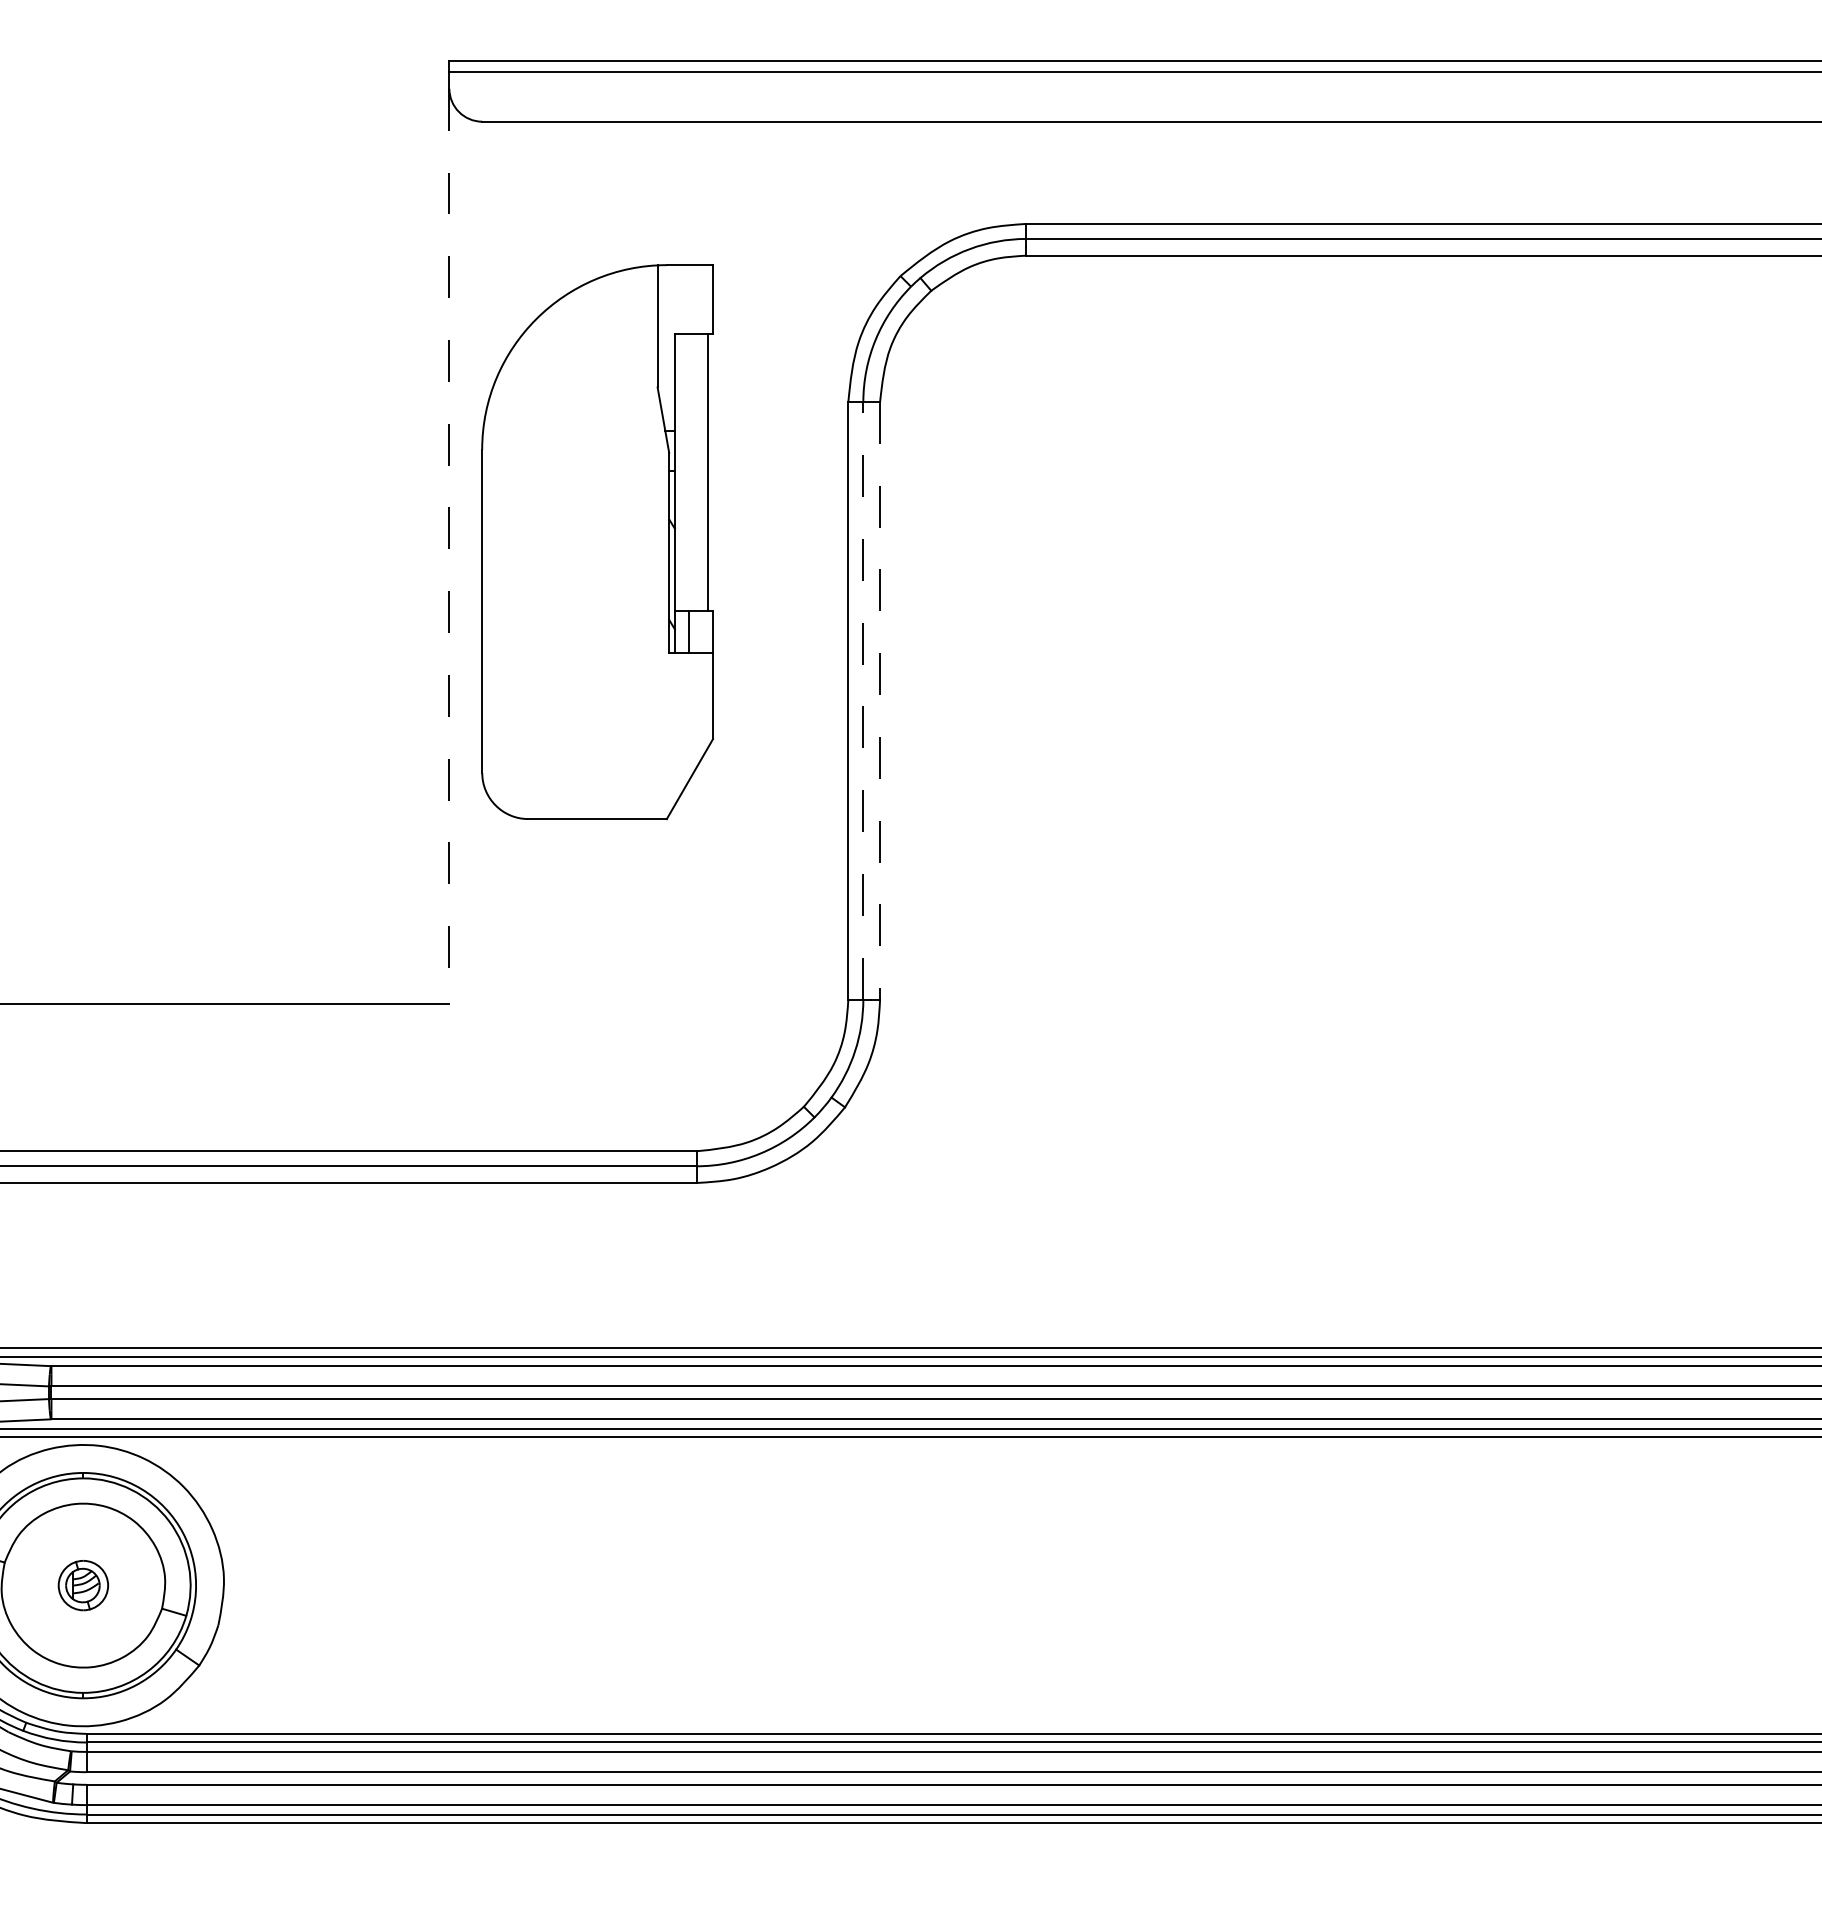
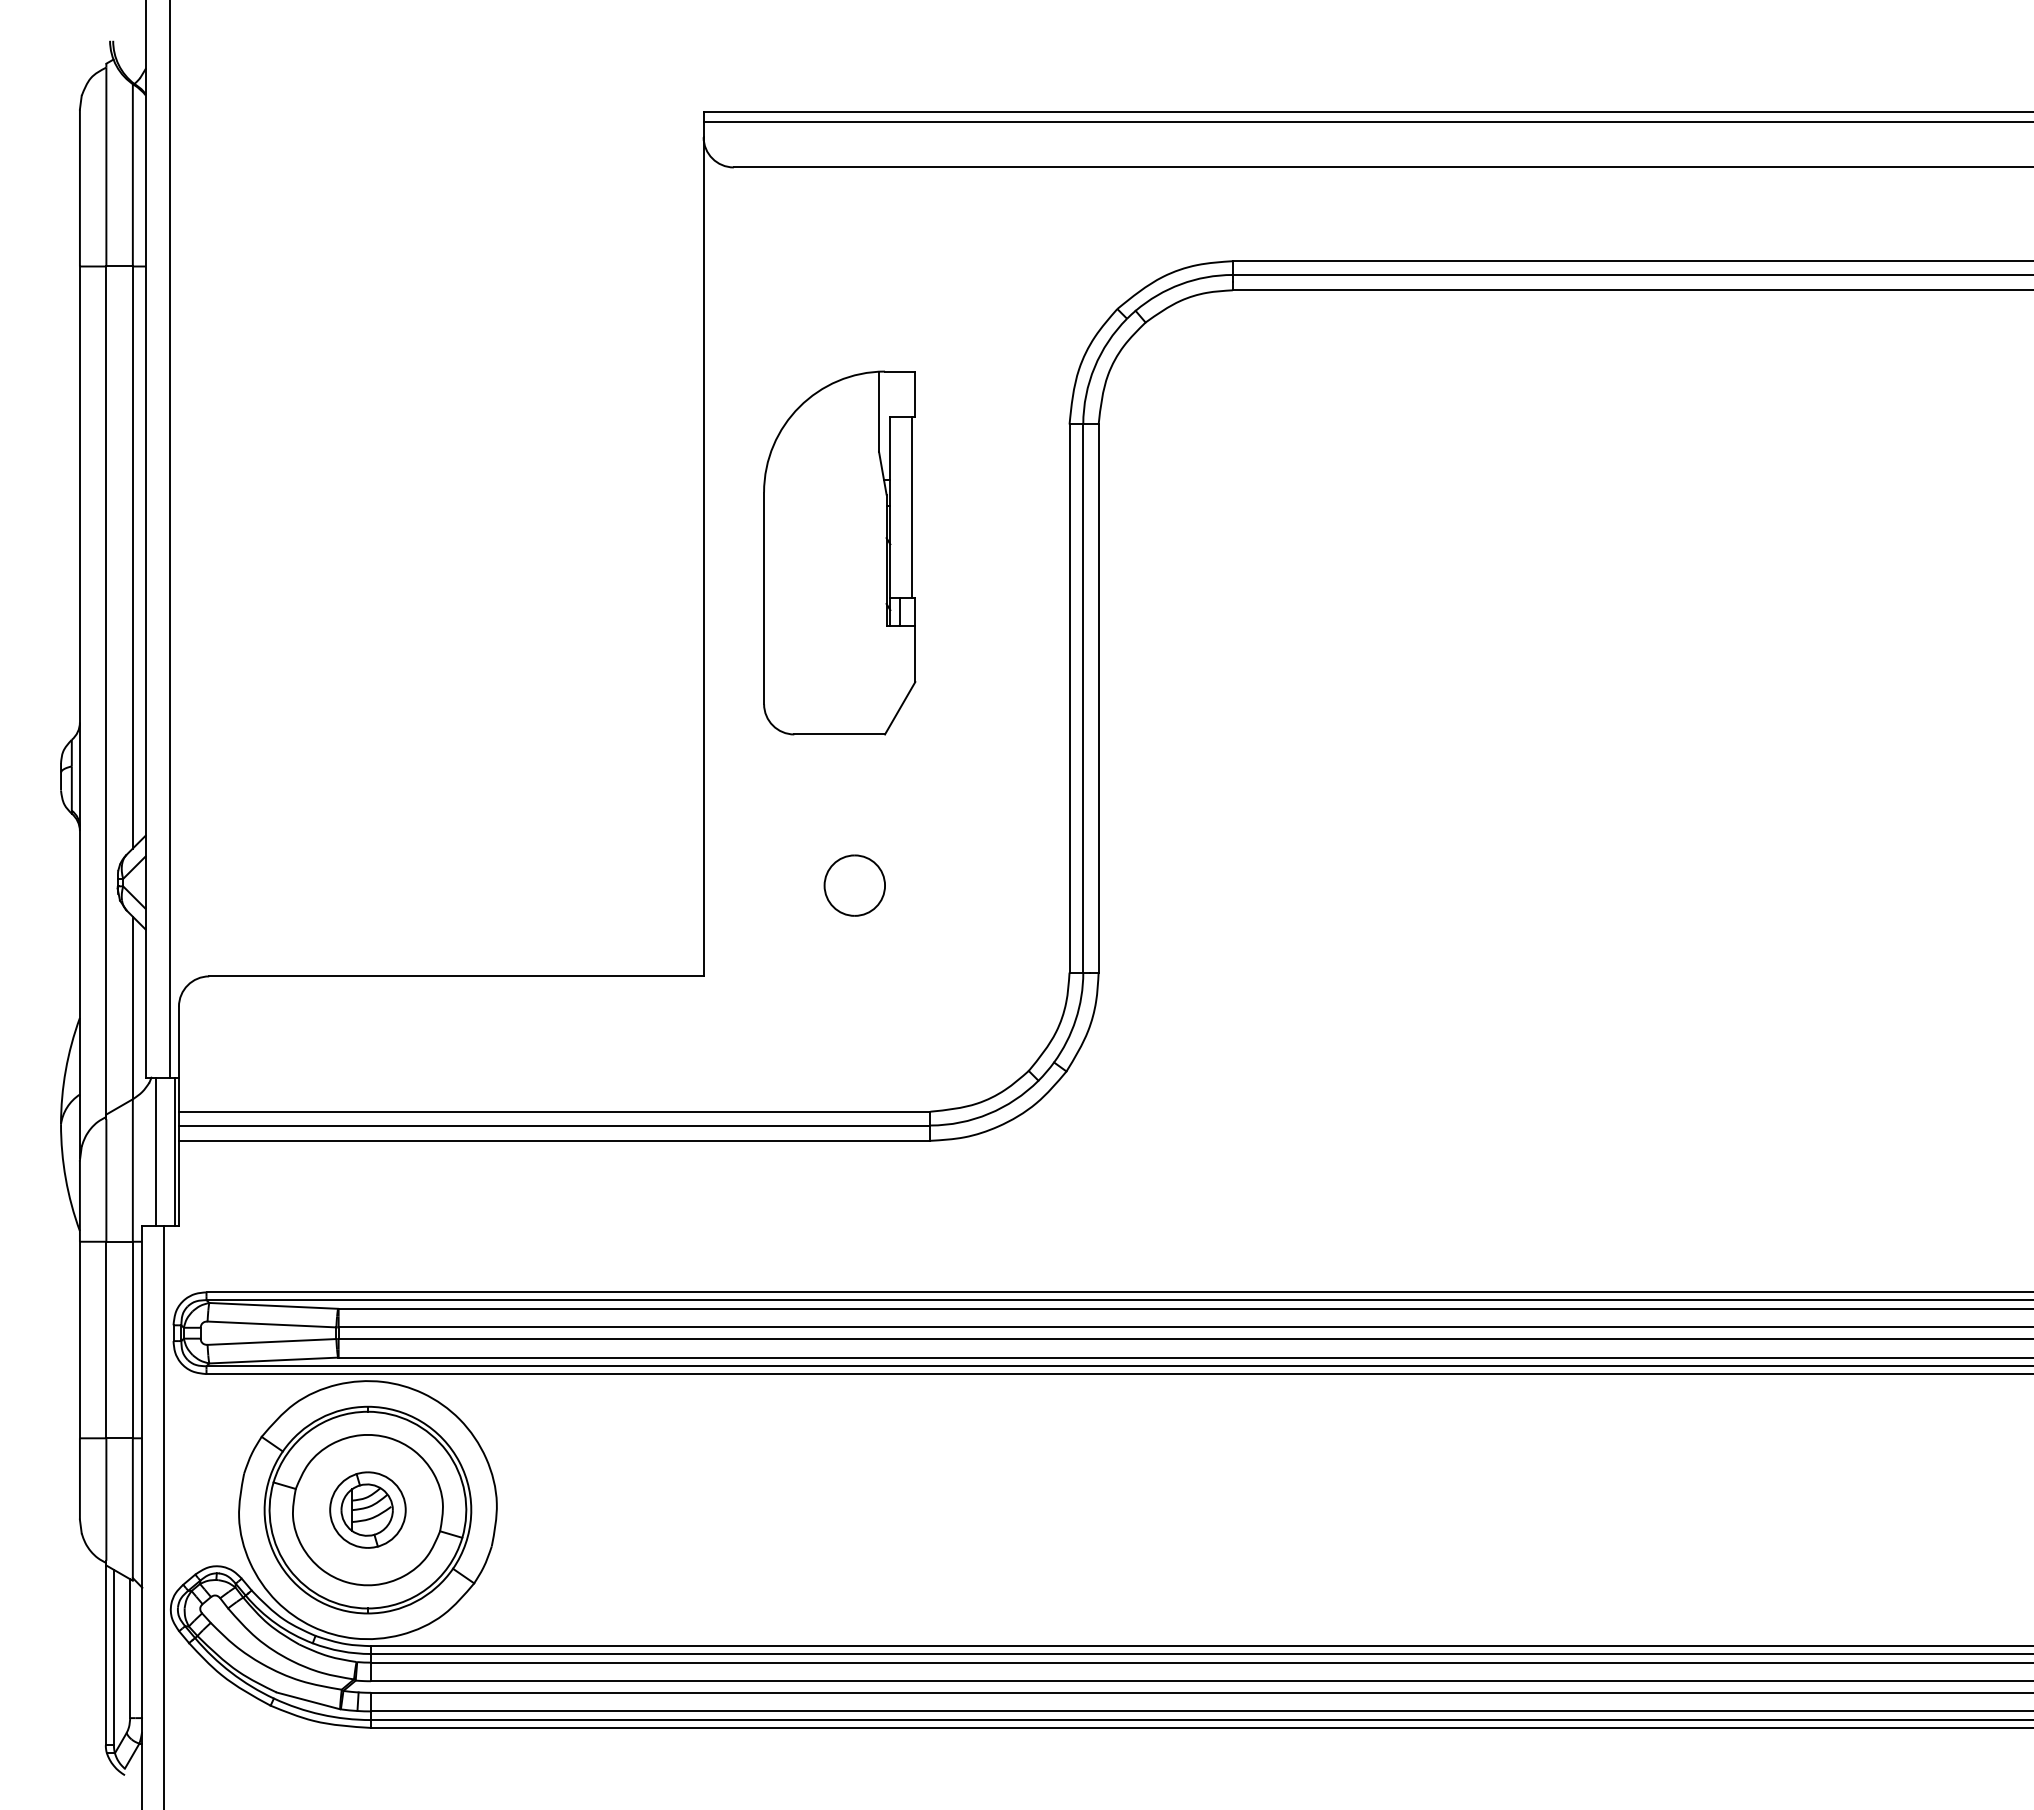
part: (597, 541) -> (839, 552), size x0.71
line: (449, 545) -> (703, 556), dashed -> solid
line: (863, 700) -> (1083, 698), dashed -> solid
line: (879, 701) -> (1098, 699), dashed -> solid
part: (613, 904) -> (854, 885), added
part: (82, 1584) -> (367, 1509), size x1.67

